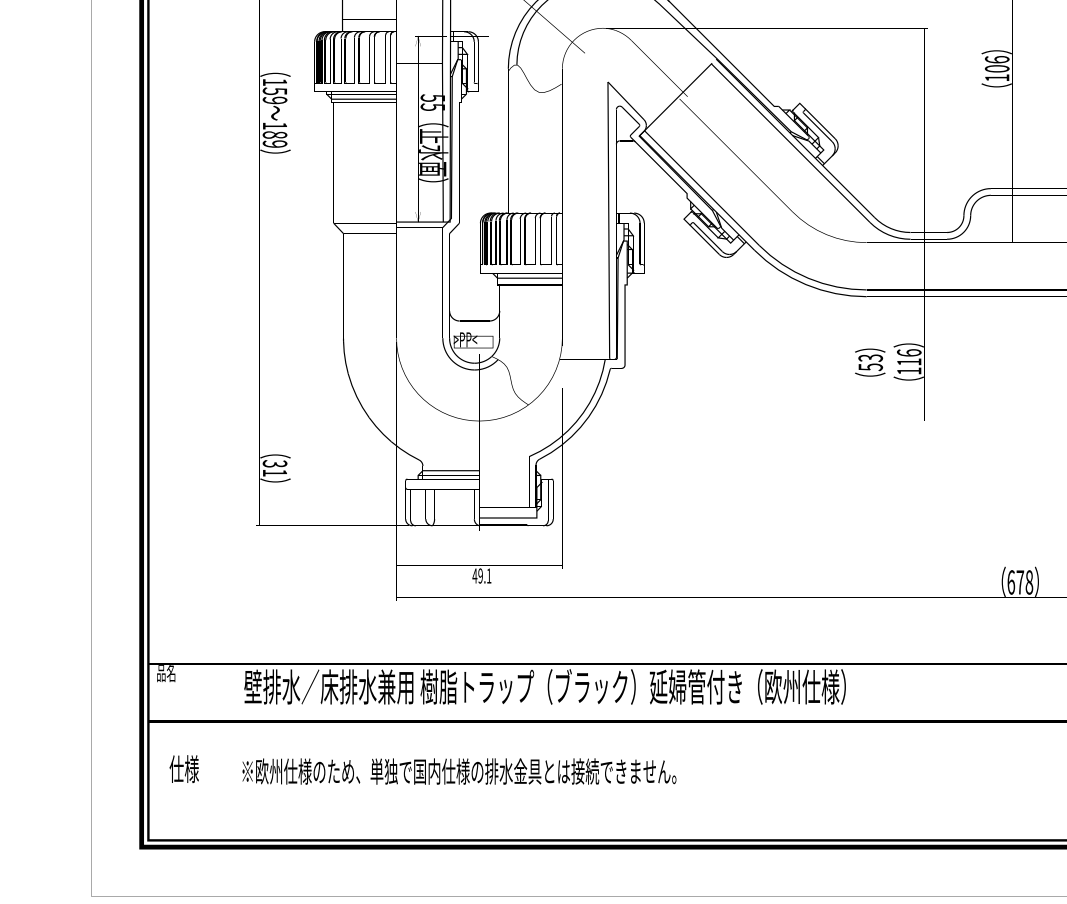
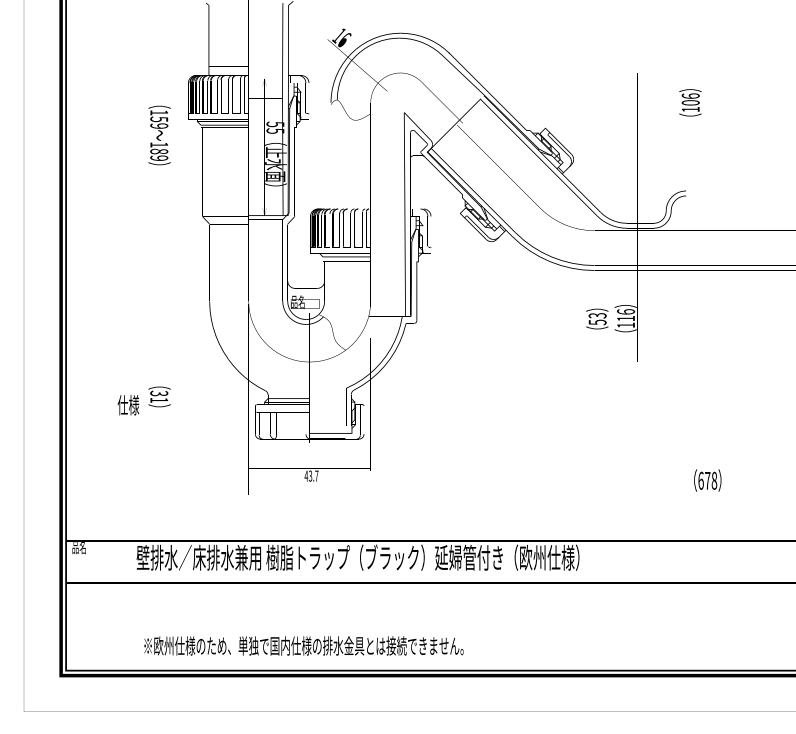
text: (464, 338) -> (298, 301), >PP< -> 品名
text: (484, 575) -> (313, 475), 49.1 -> 43.7
text: (184, 769) -> (128, 405), moved
text: (458, 770) -> (303, 645), moved

